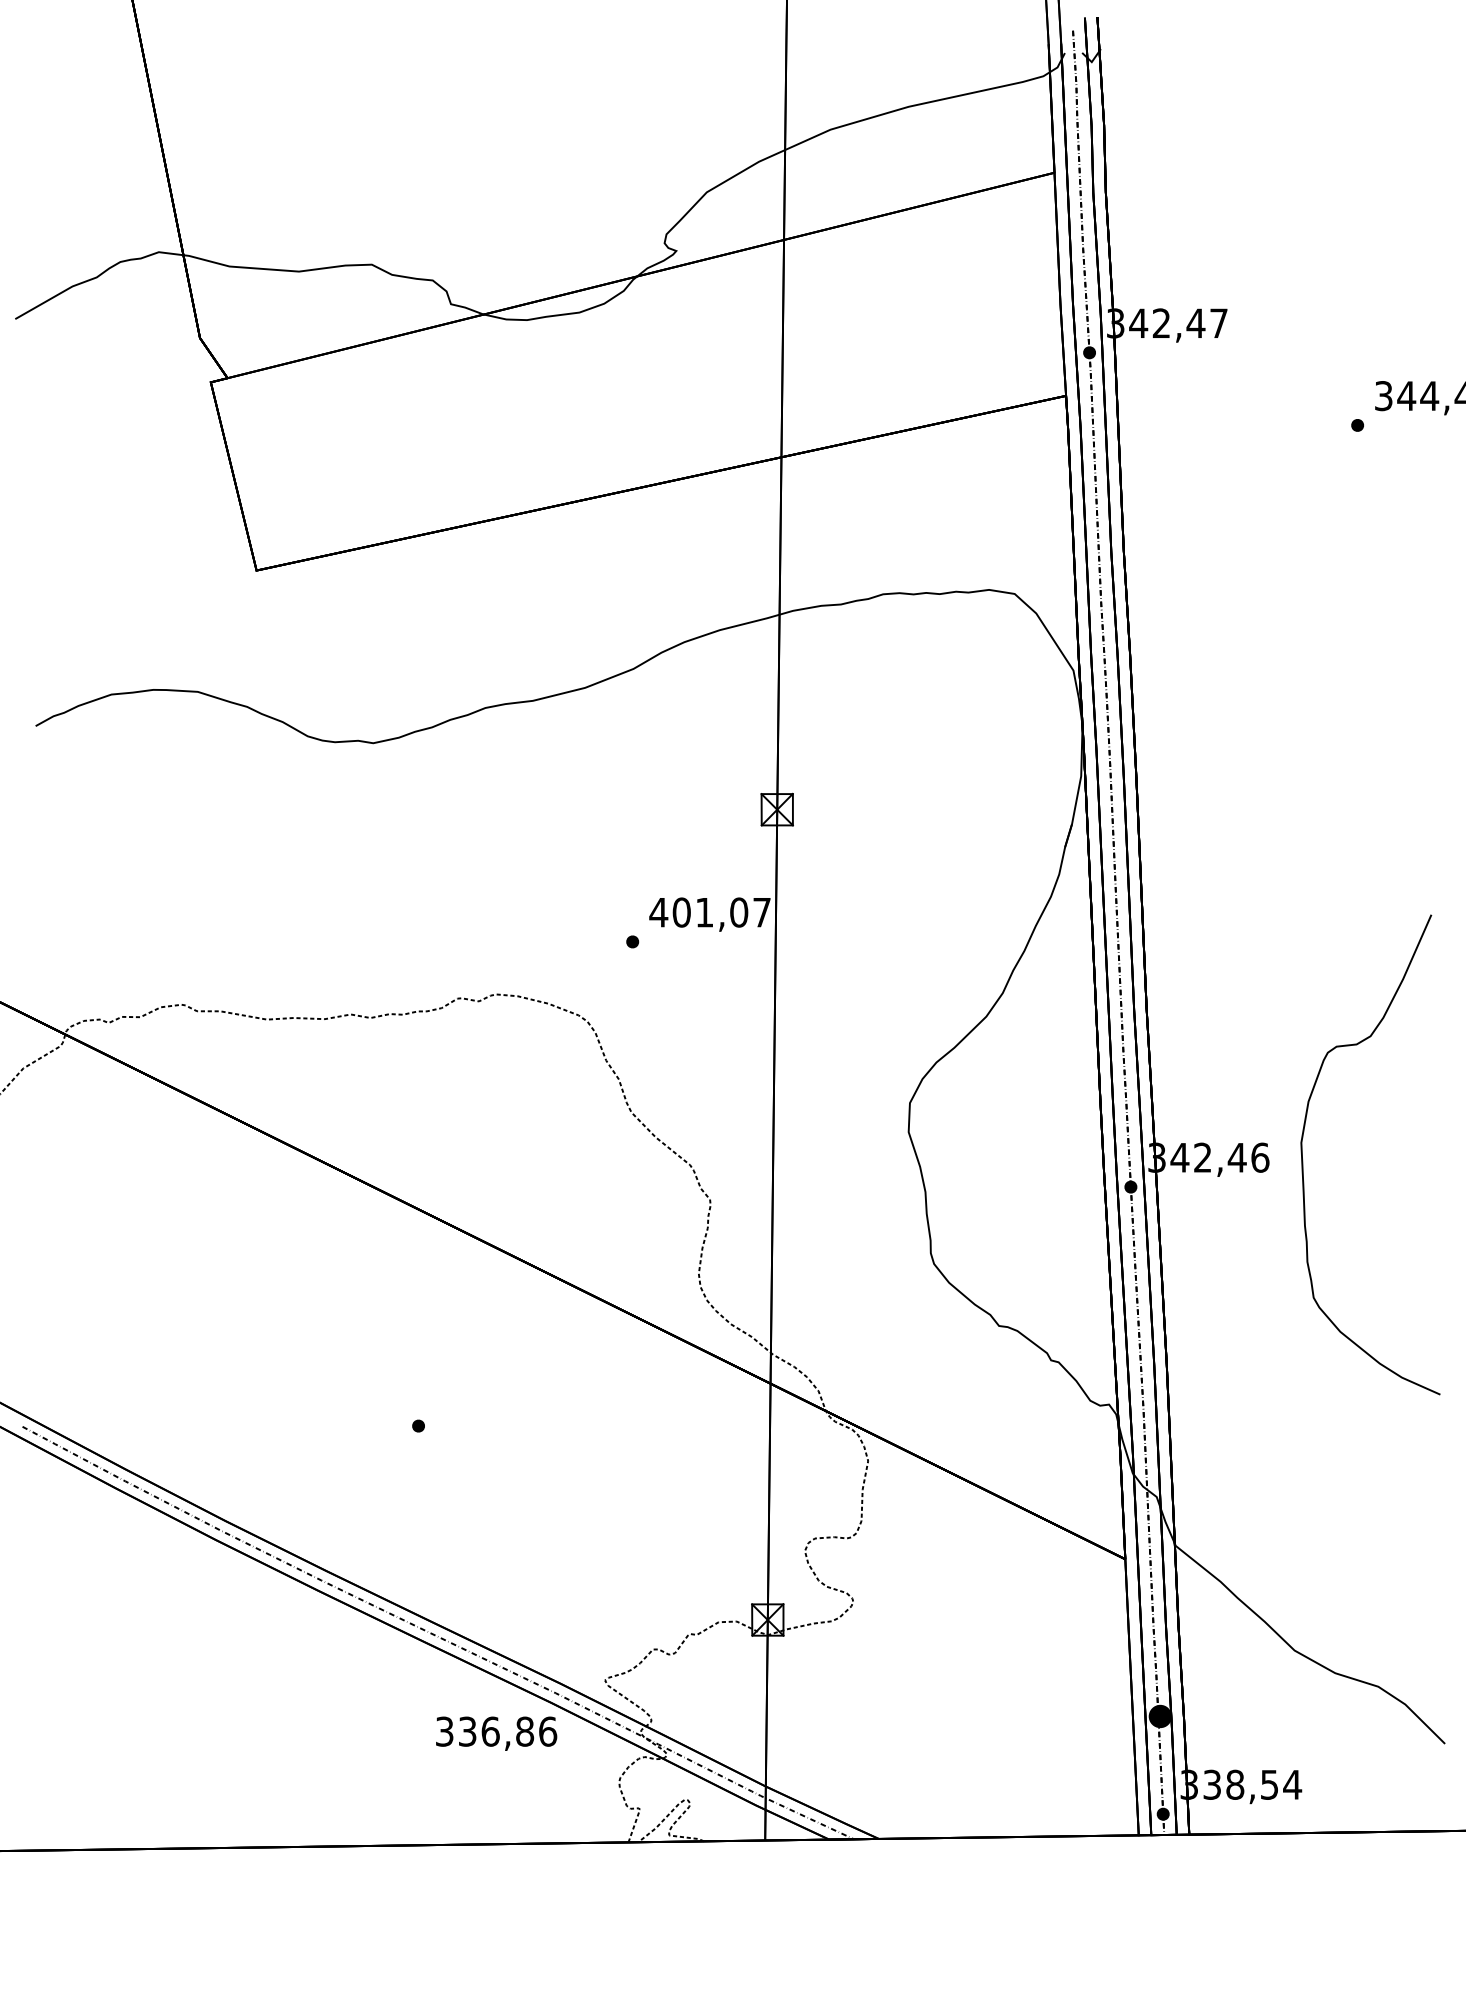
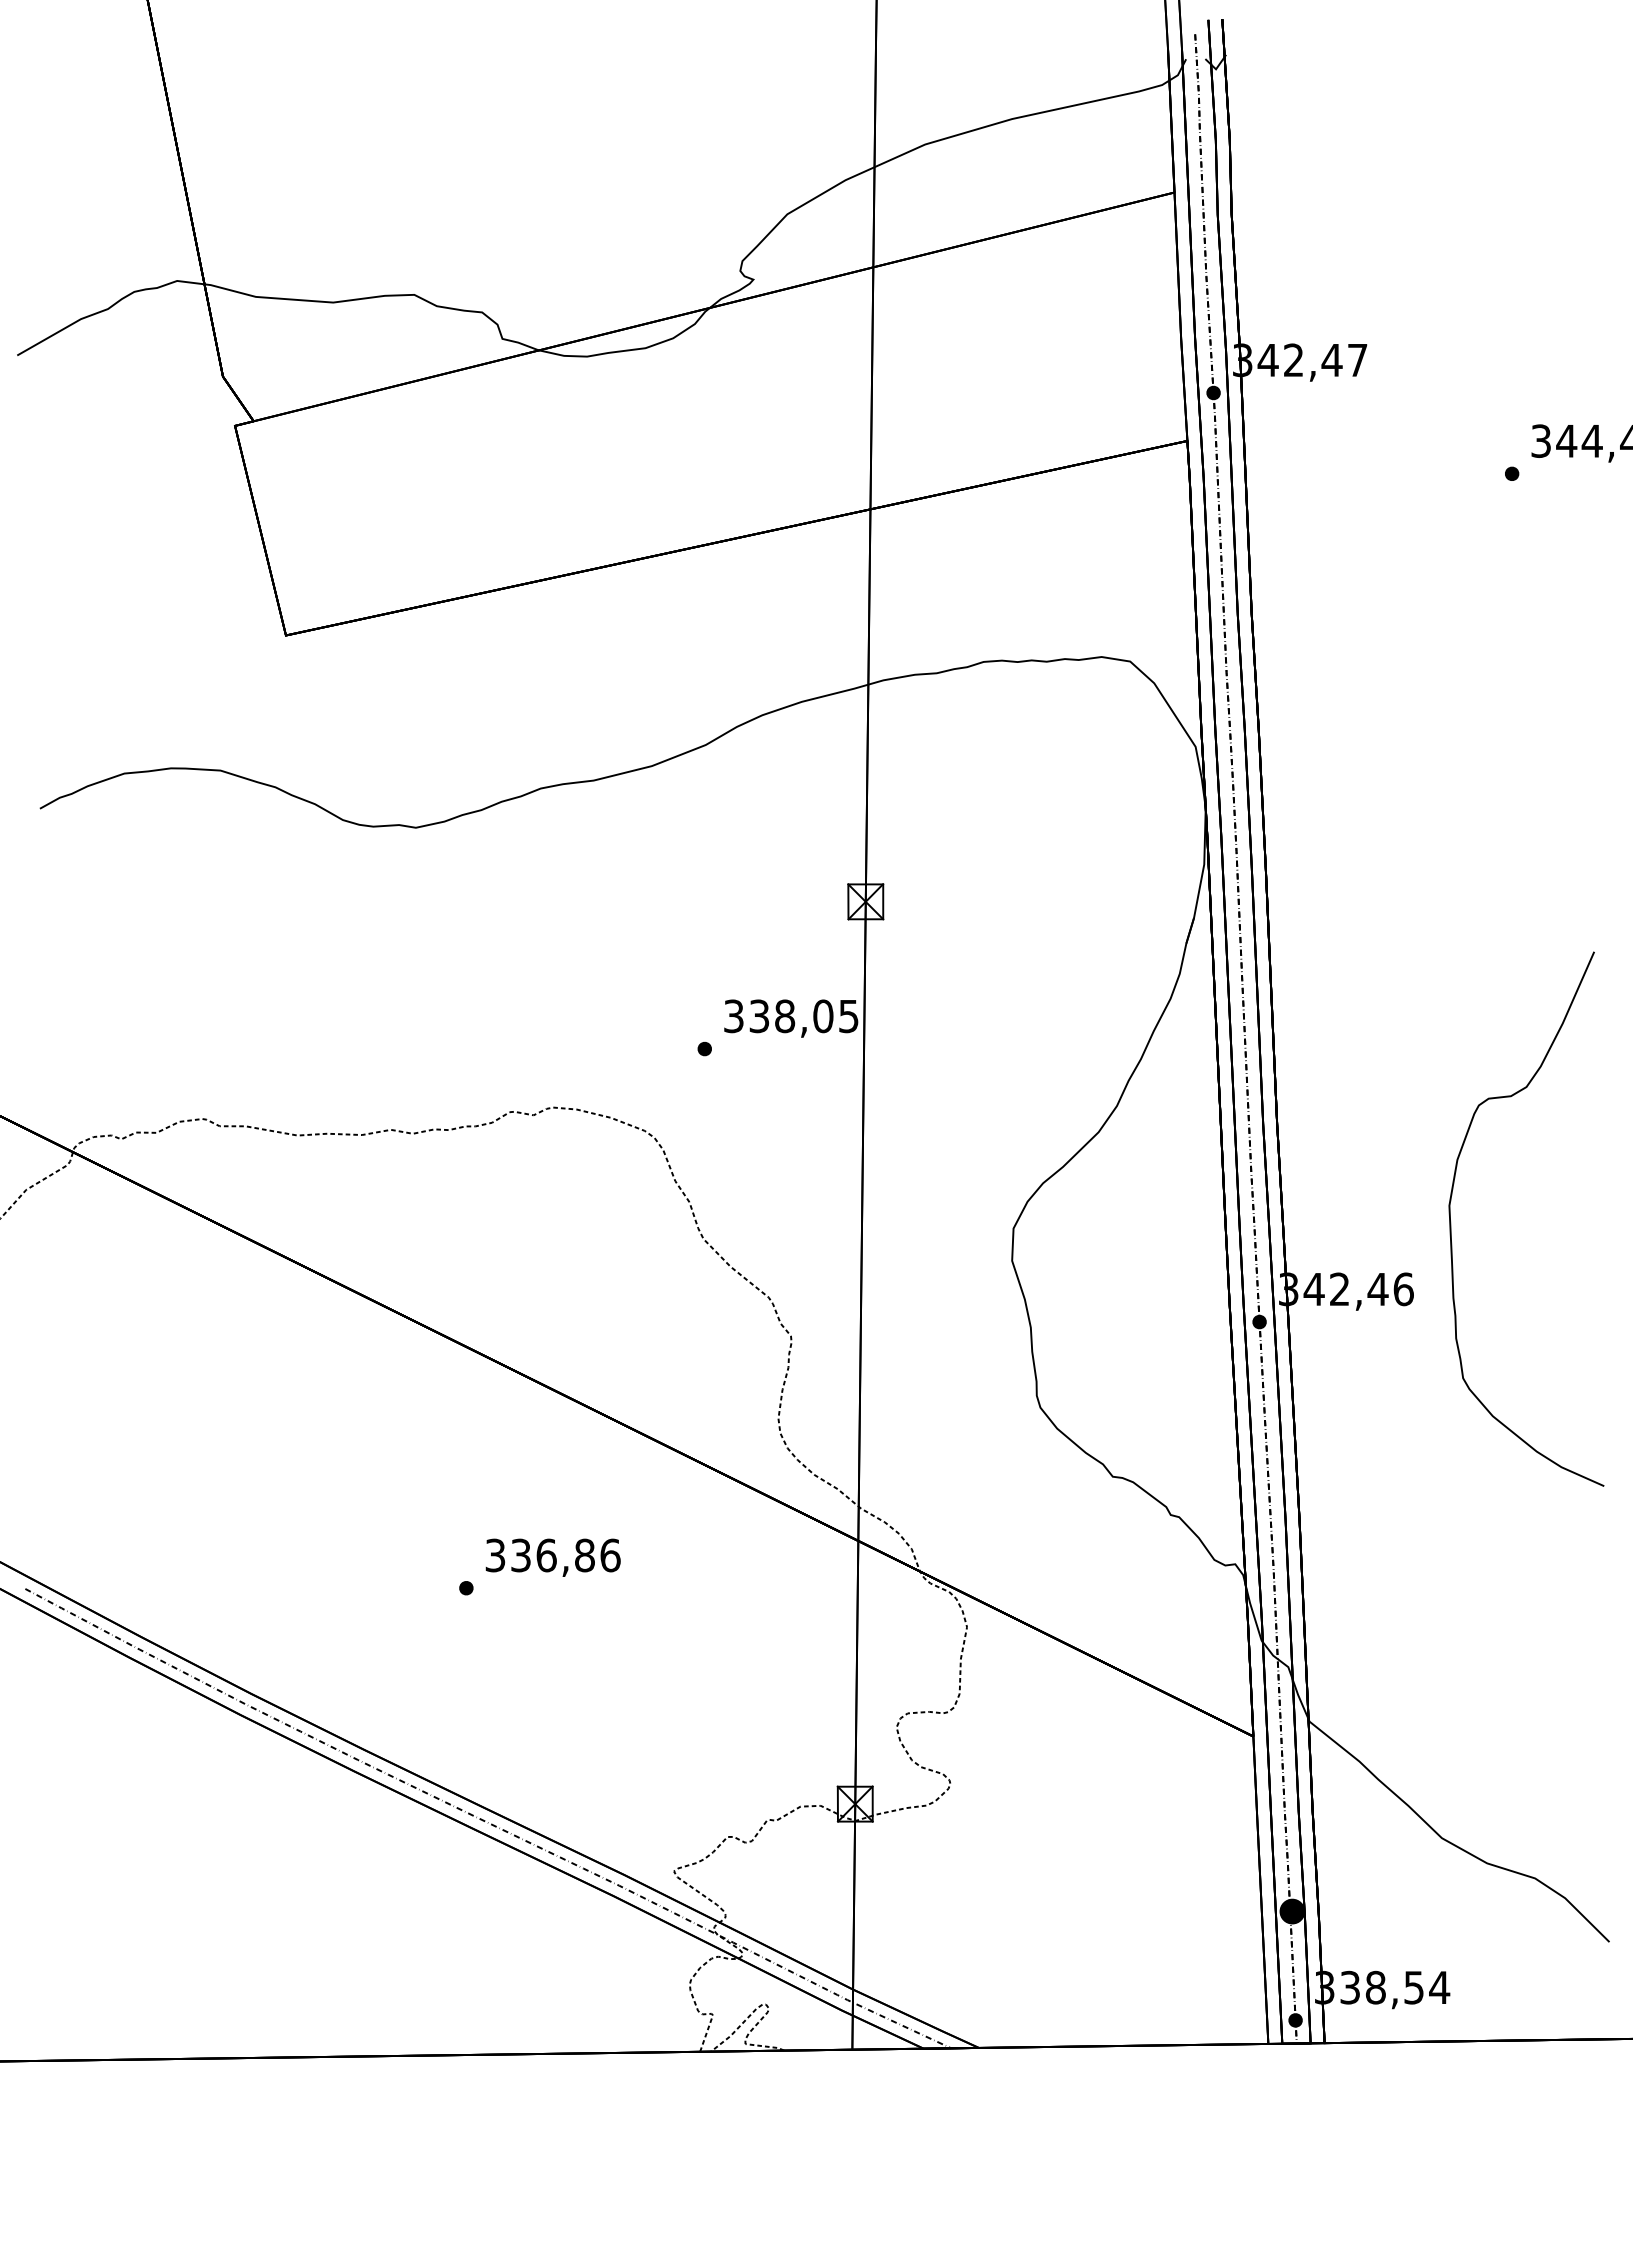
text: (709, 912) -> (790, 1016), 401,07 -> 338,05
curve: (1303, 1157) -> (1451, 1222), moved
text: (495, 1733) -> (552, 1557), moved

